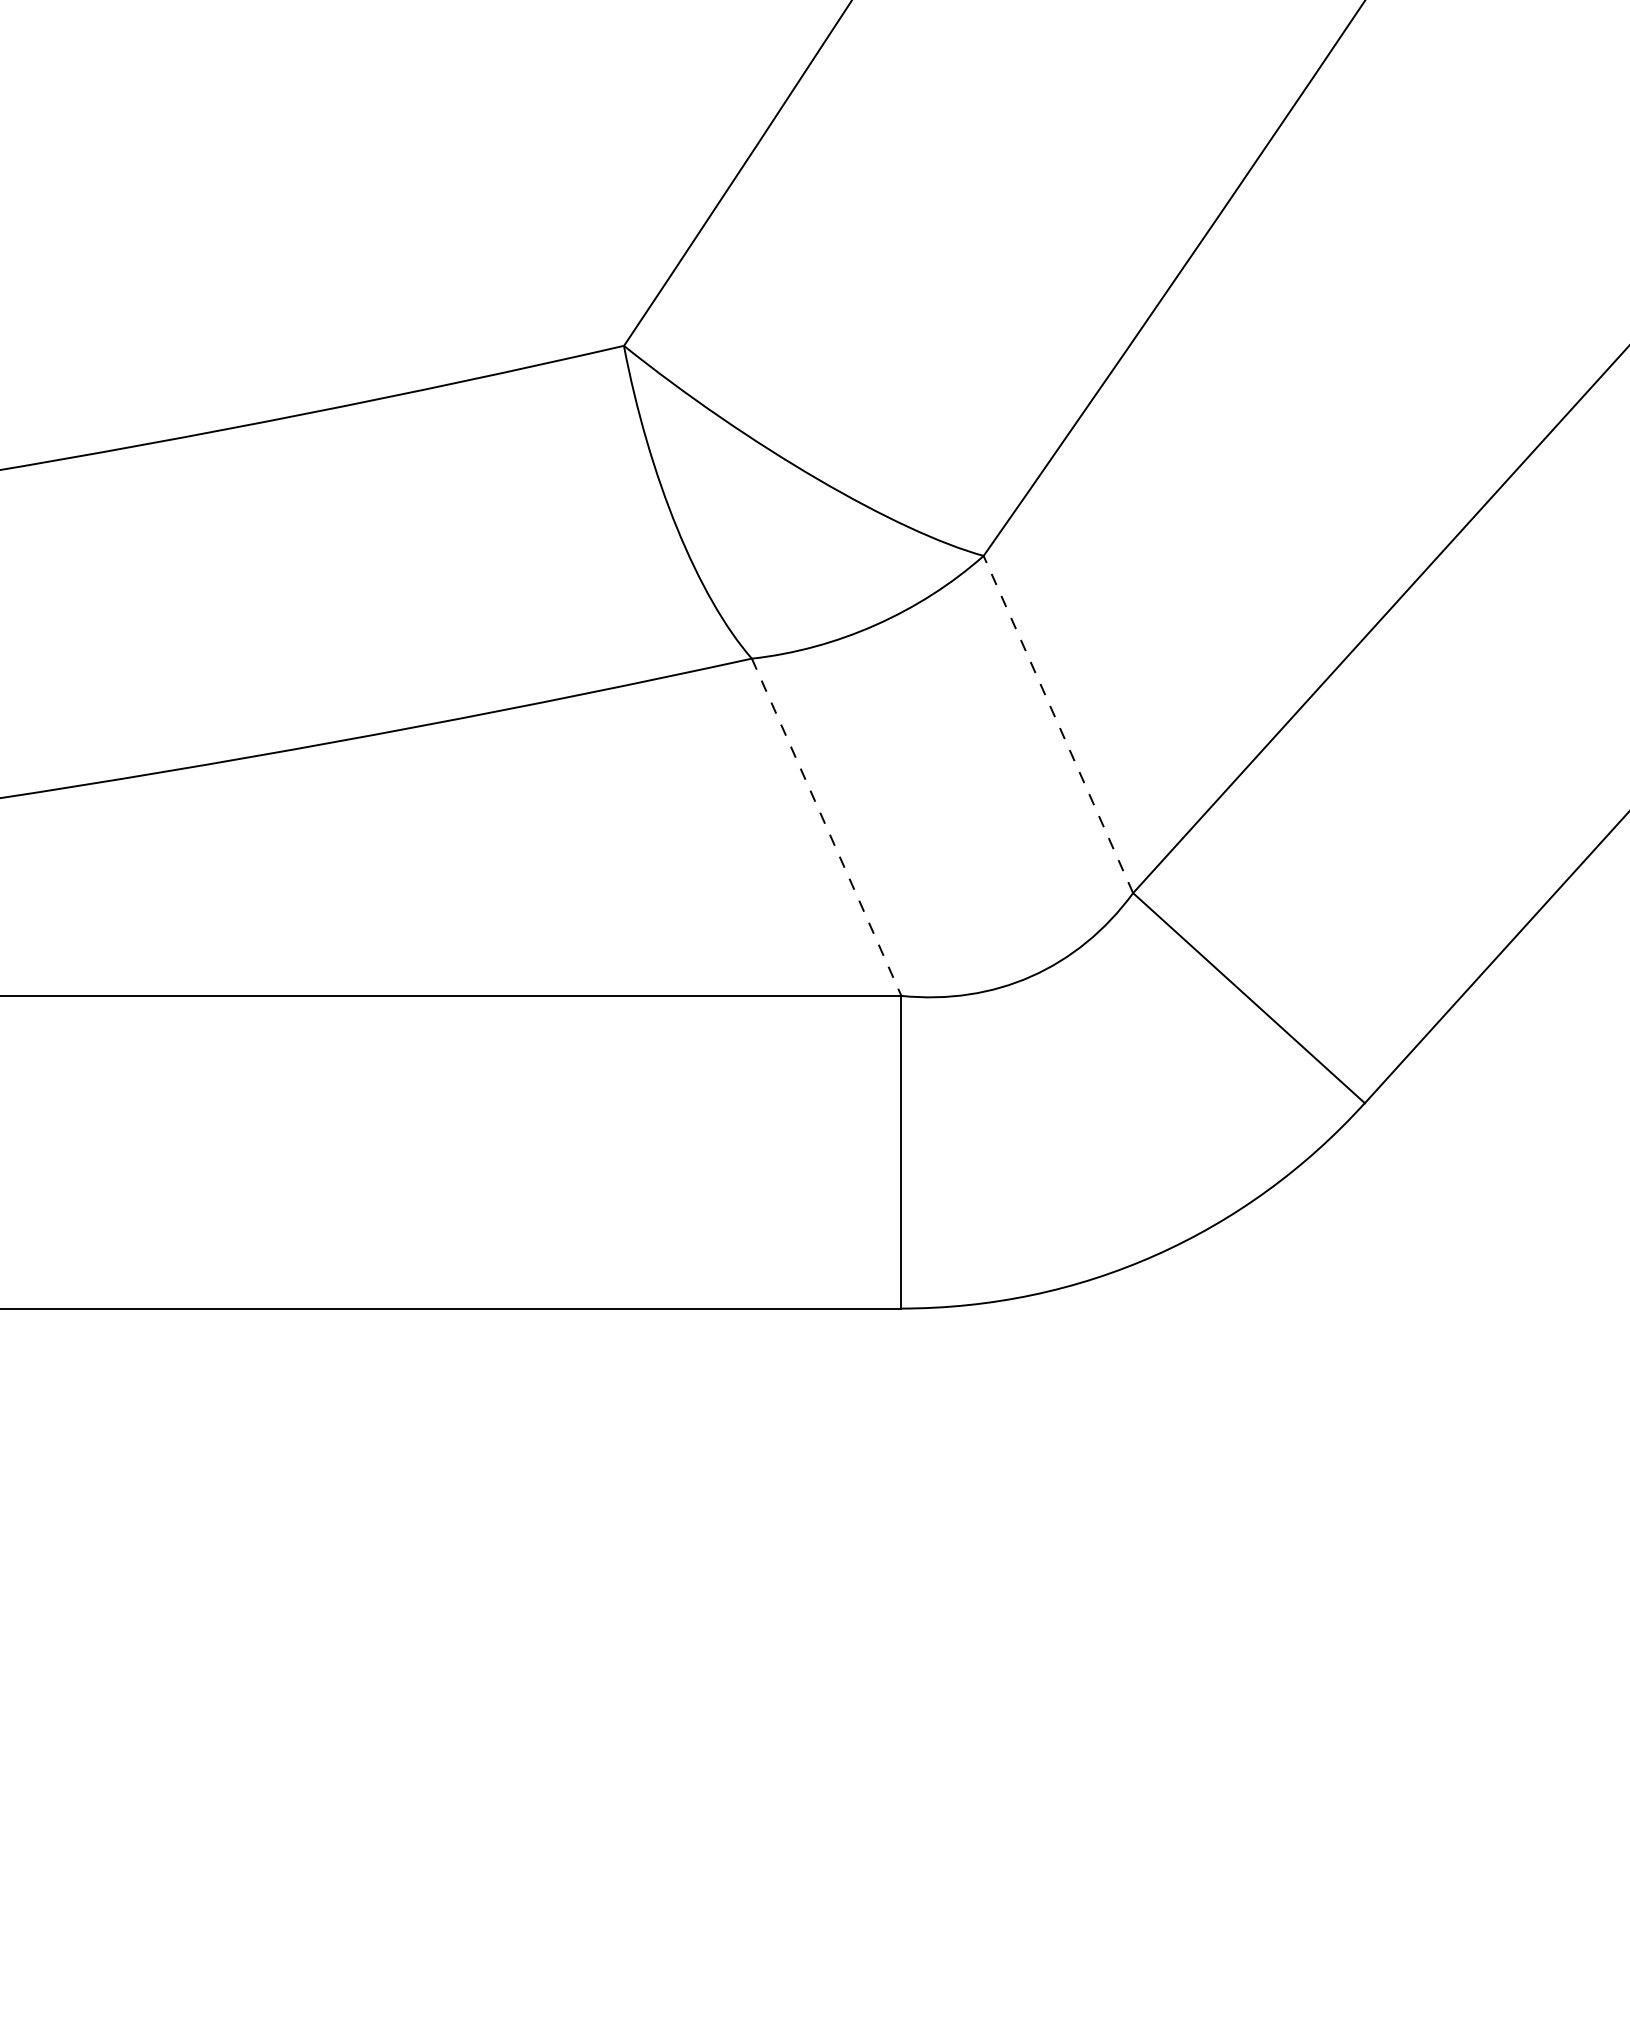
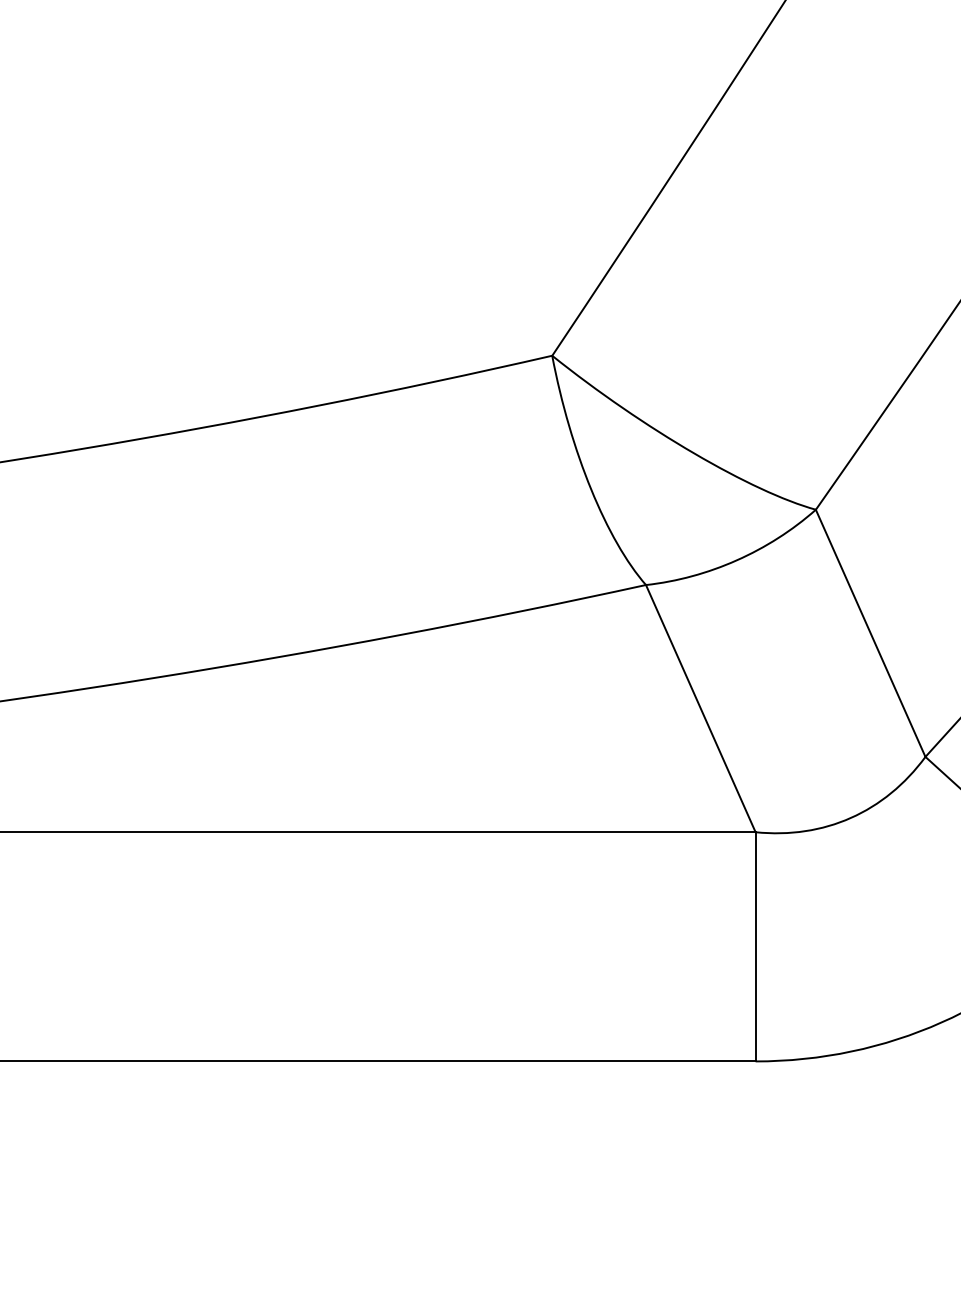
line: (1058, 724) -> (870, 633), dashed -> solid
line: (826, 827) -> (700, 708), dashed -> solid

